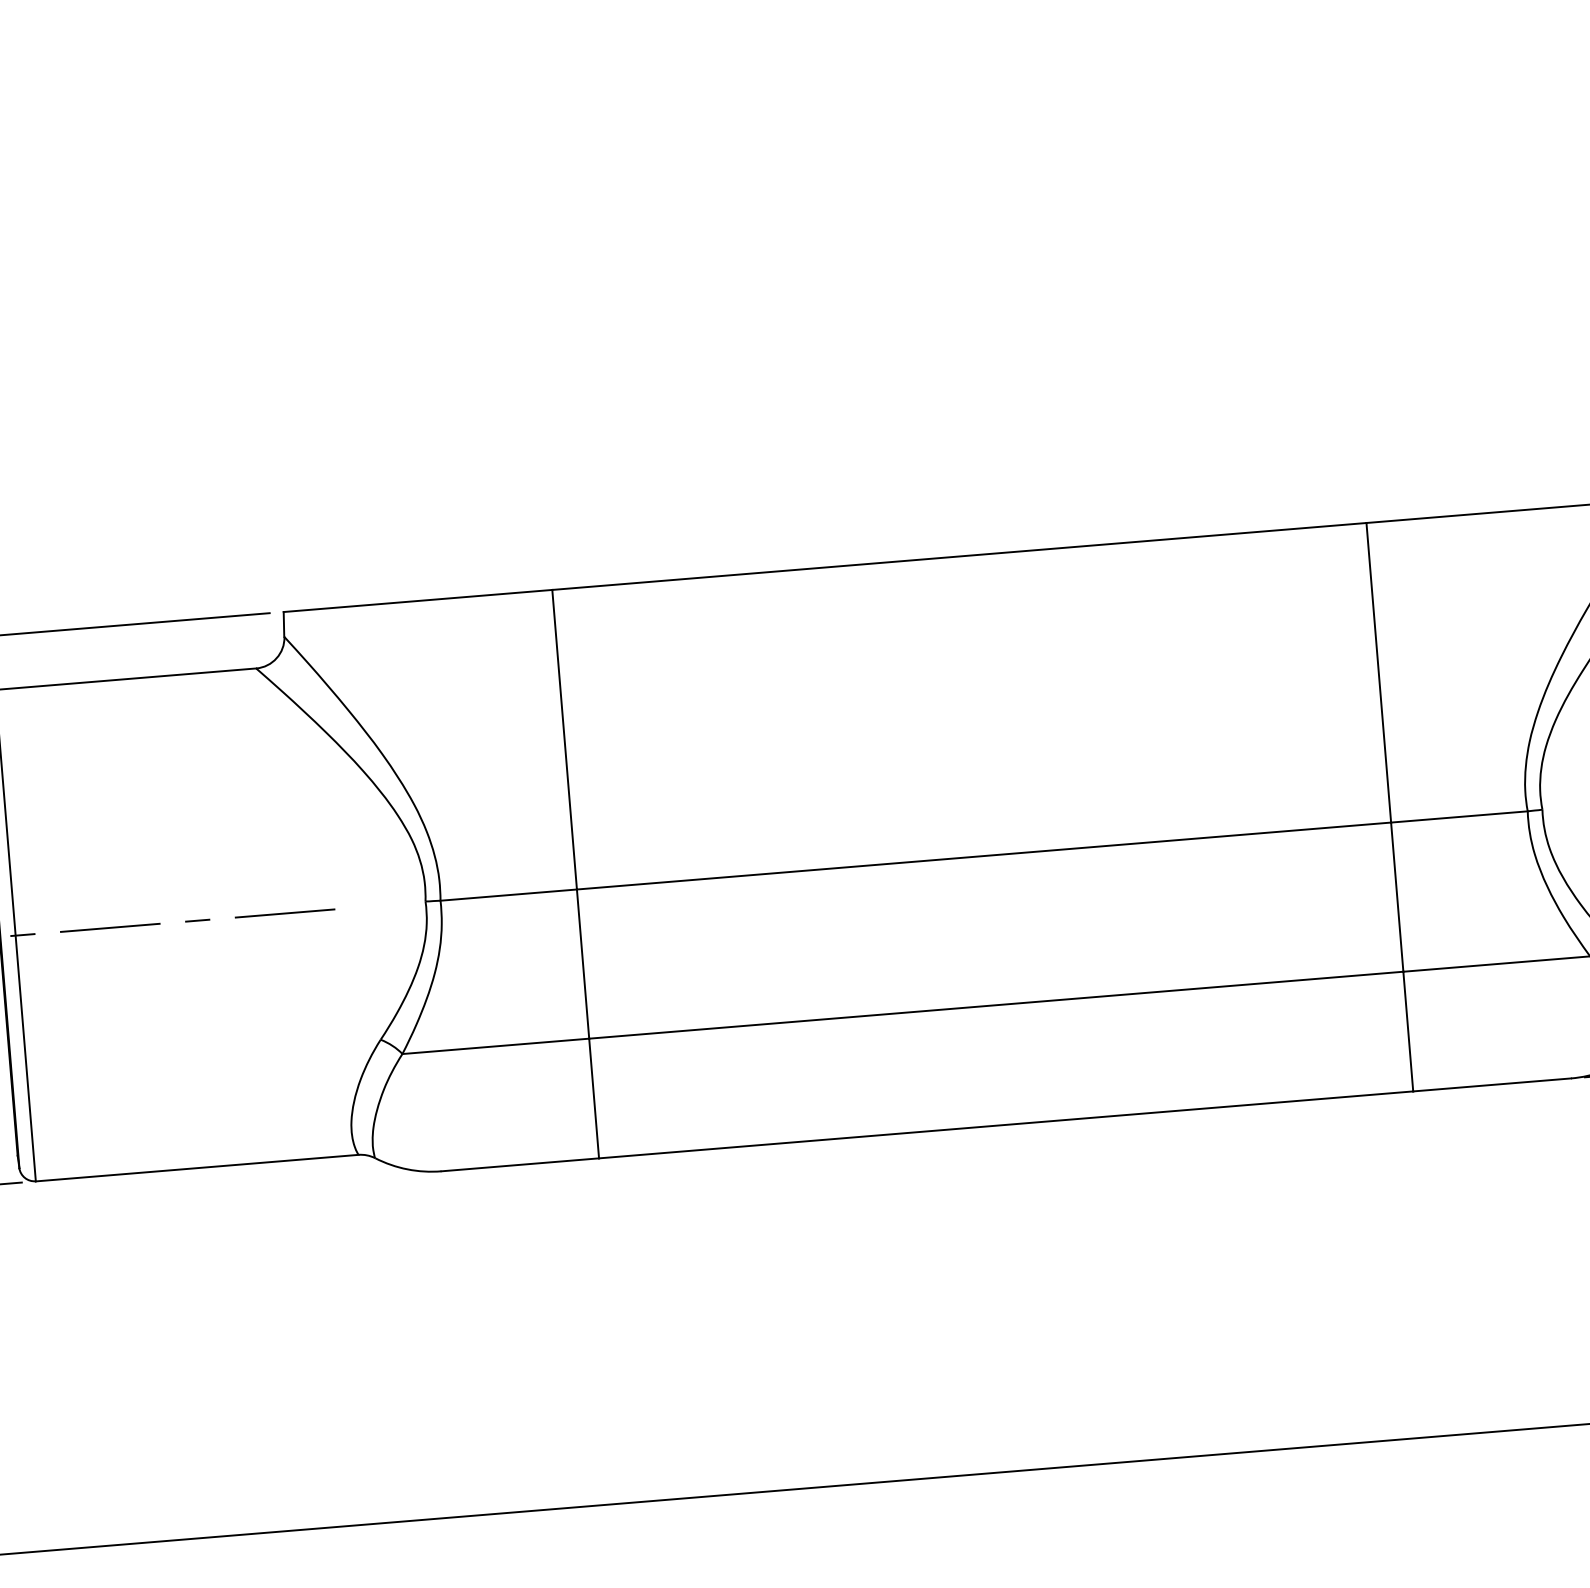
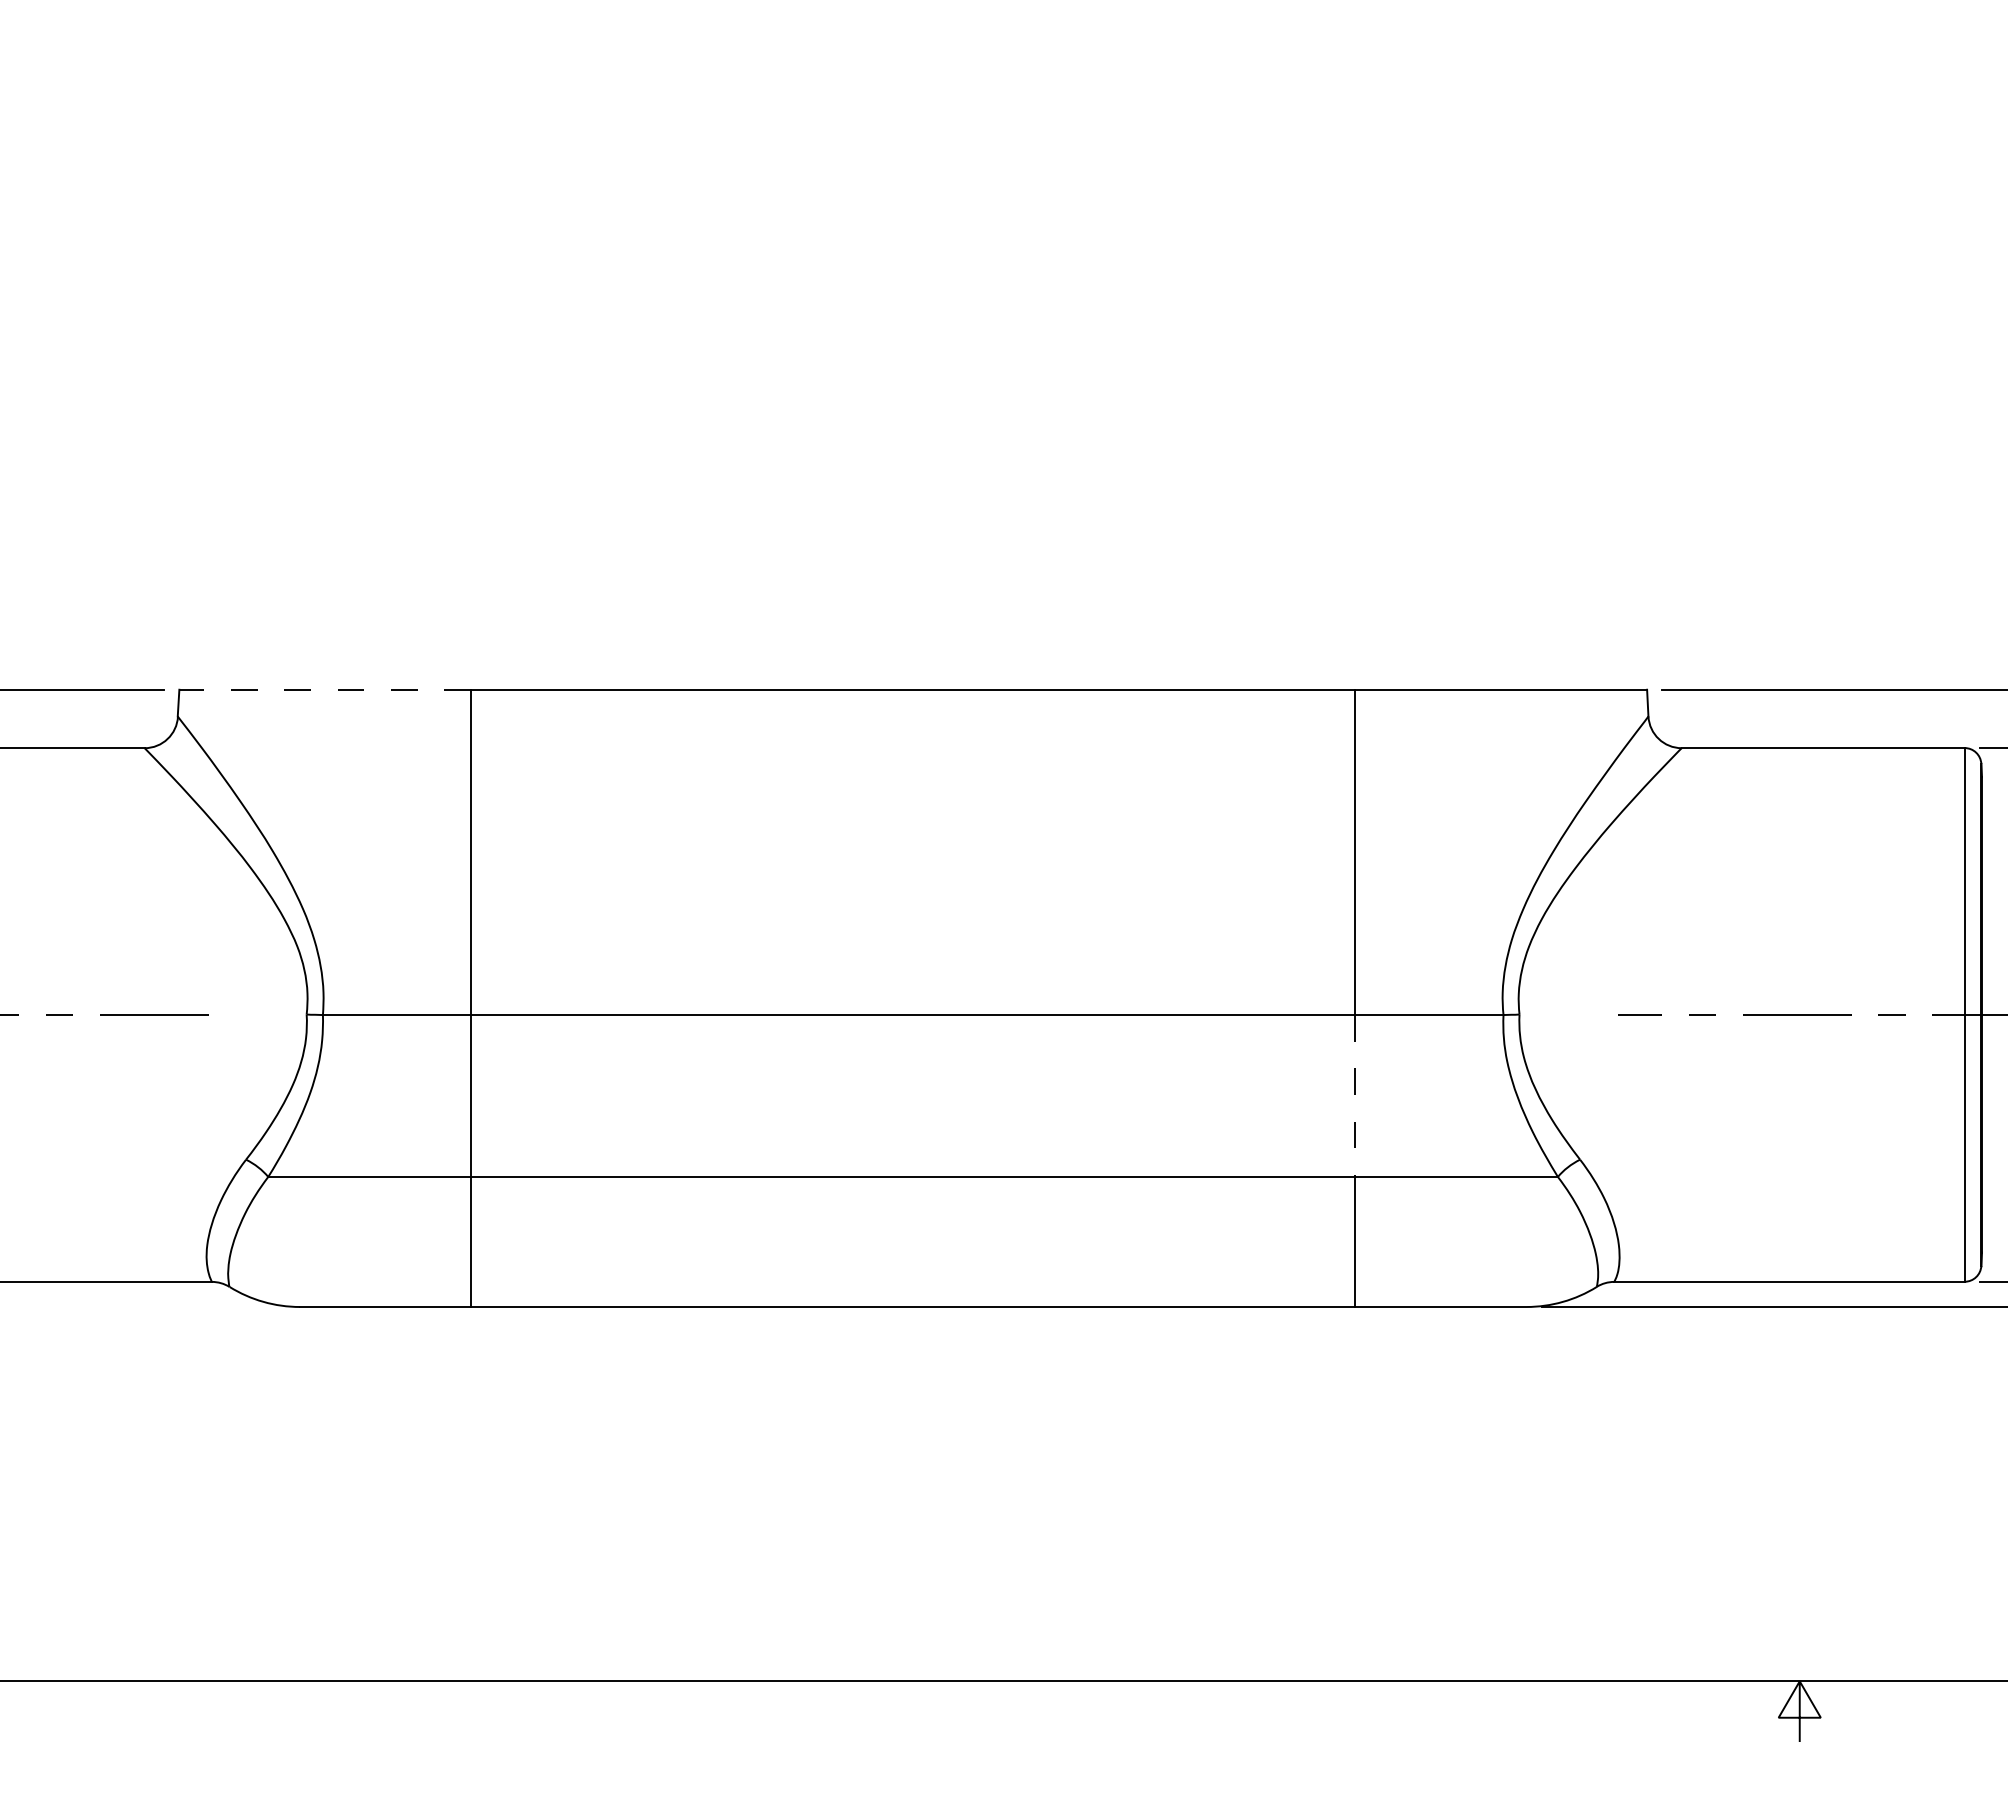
line: (418, 600) -> (325, 689), solid -> dashed
line: (1397, 897) -> (1355, 1096), solid -> dashed

